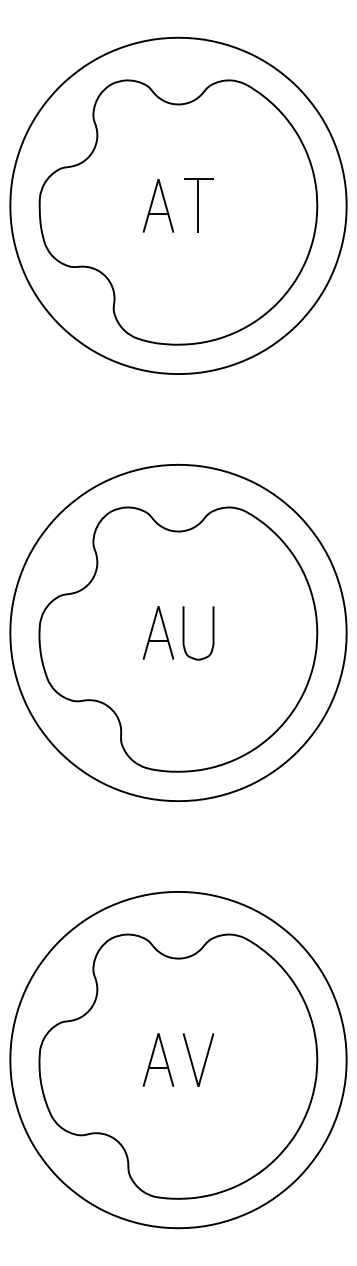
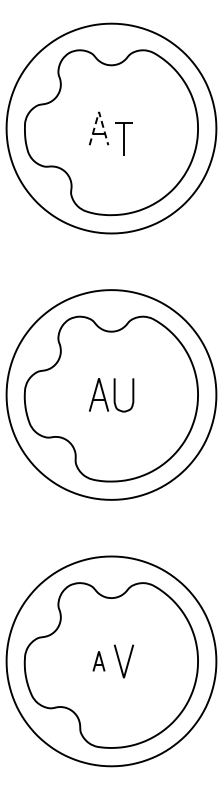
line: (159, 178) -> (99, 111), solid -> dashed
part: (197, 204) -> (123, 138), moved
part: (157, 1060) -> (98, 661), size x0.6

